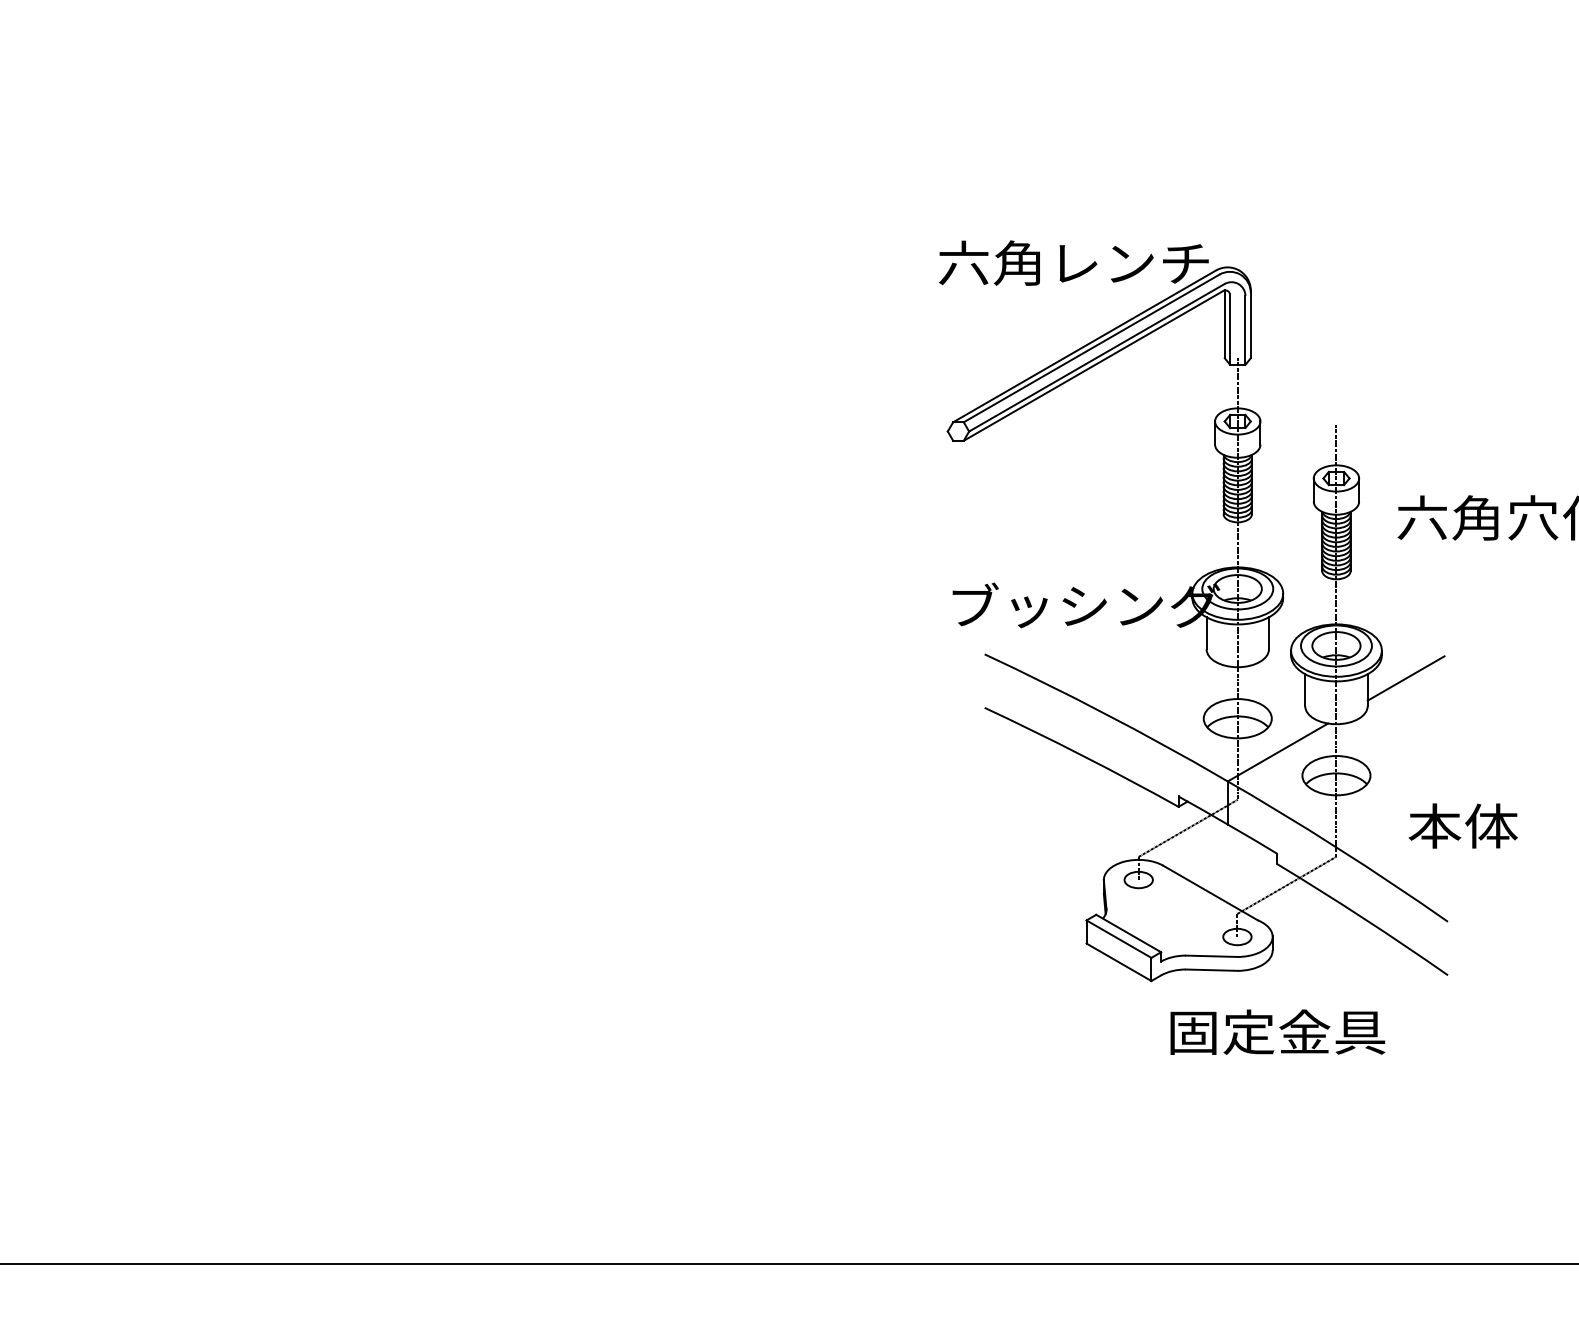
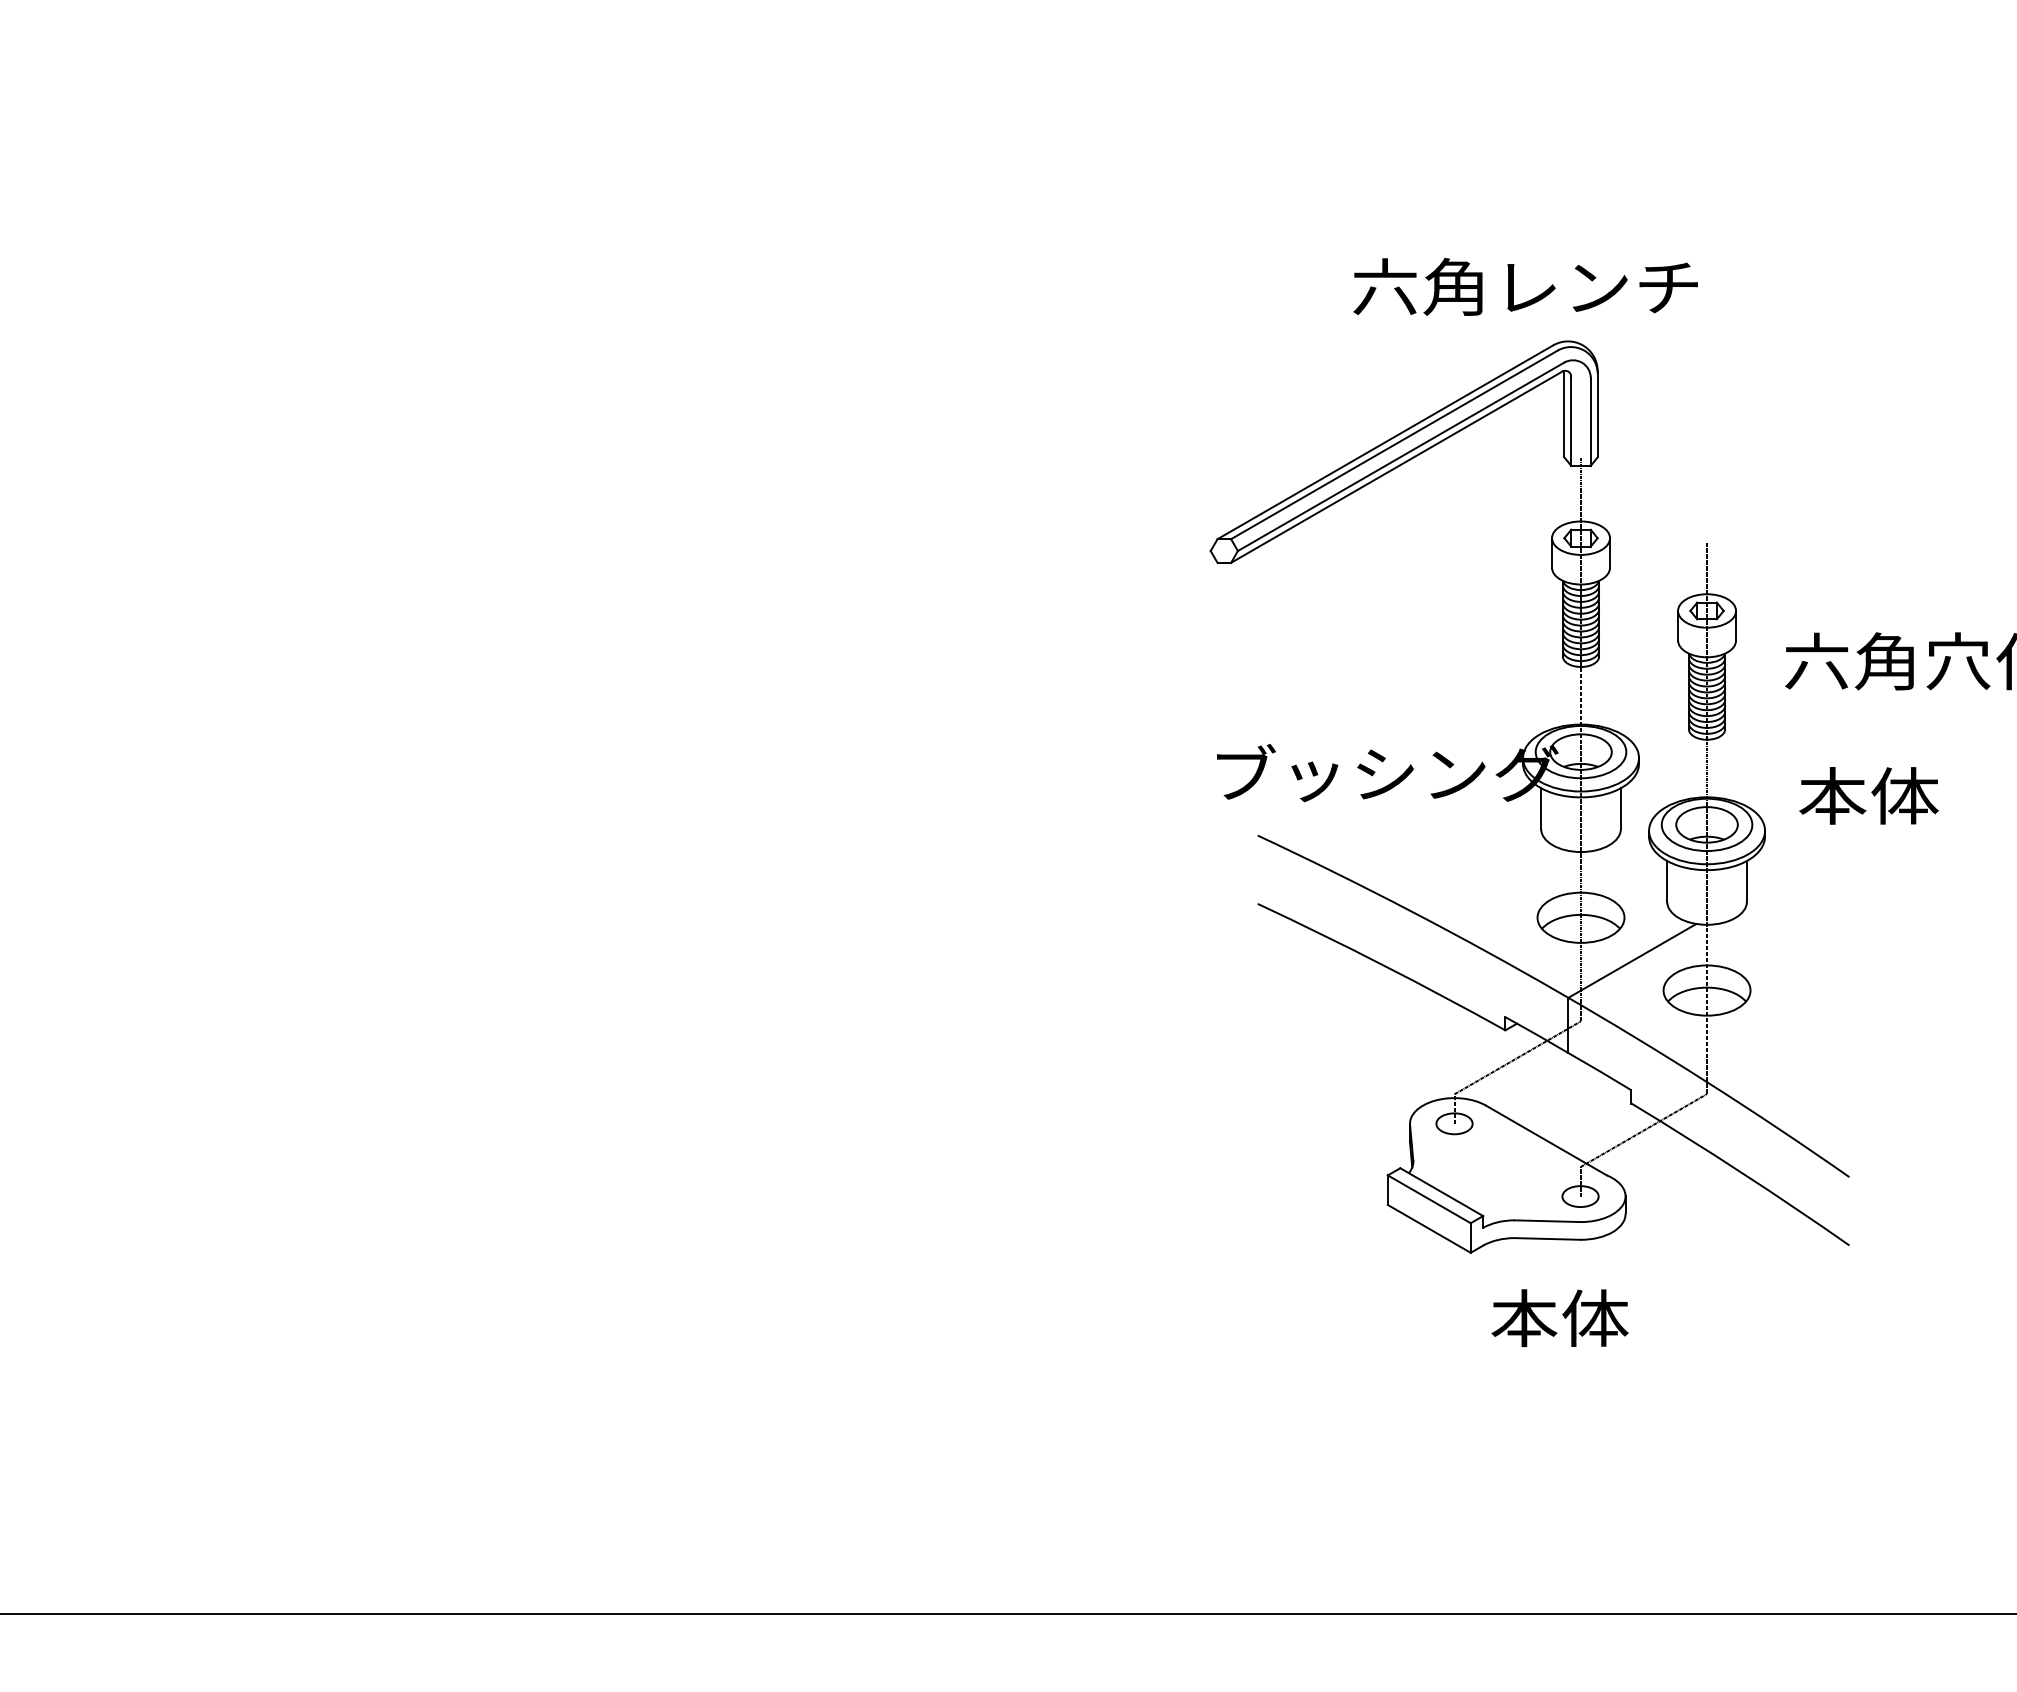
text: (1073, 262) -> (1525, 286), moved
line: (1405, 678) -> (1795, 866), removed
text: (1462, 825) -> (1868, 795), moved
text: (1276, 1032) -> (1630, 1318), 固定金具 -> 本体

